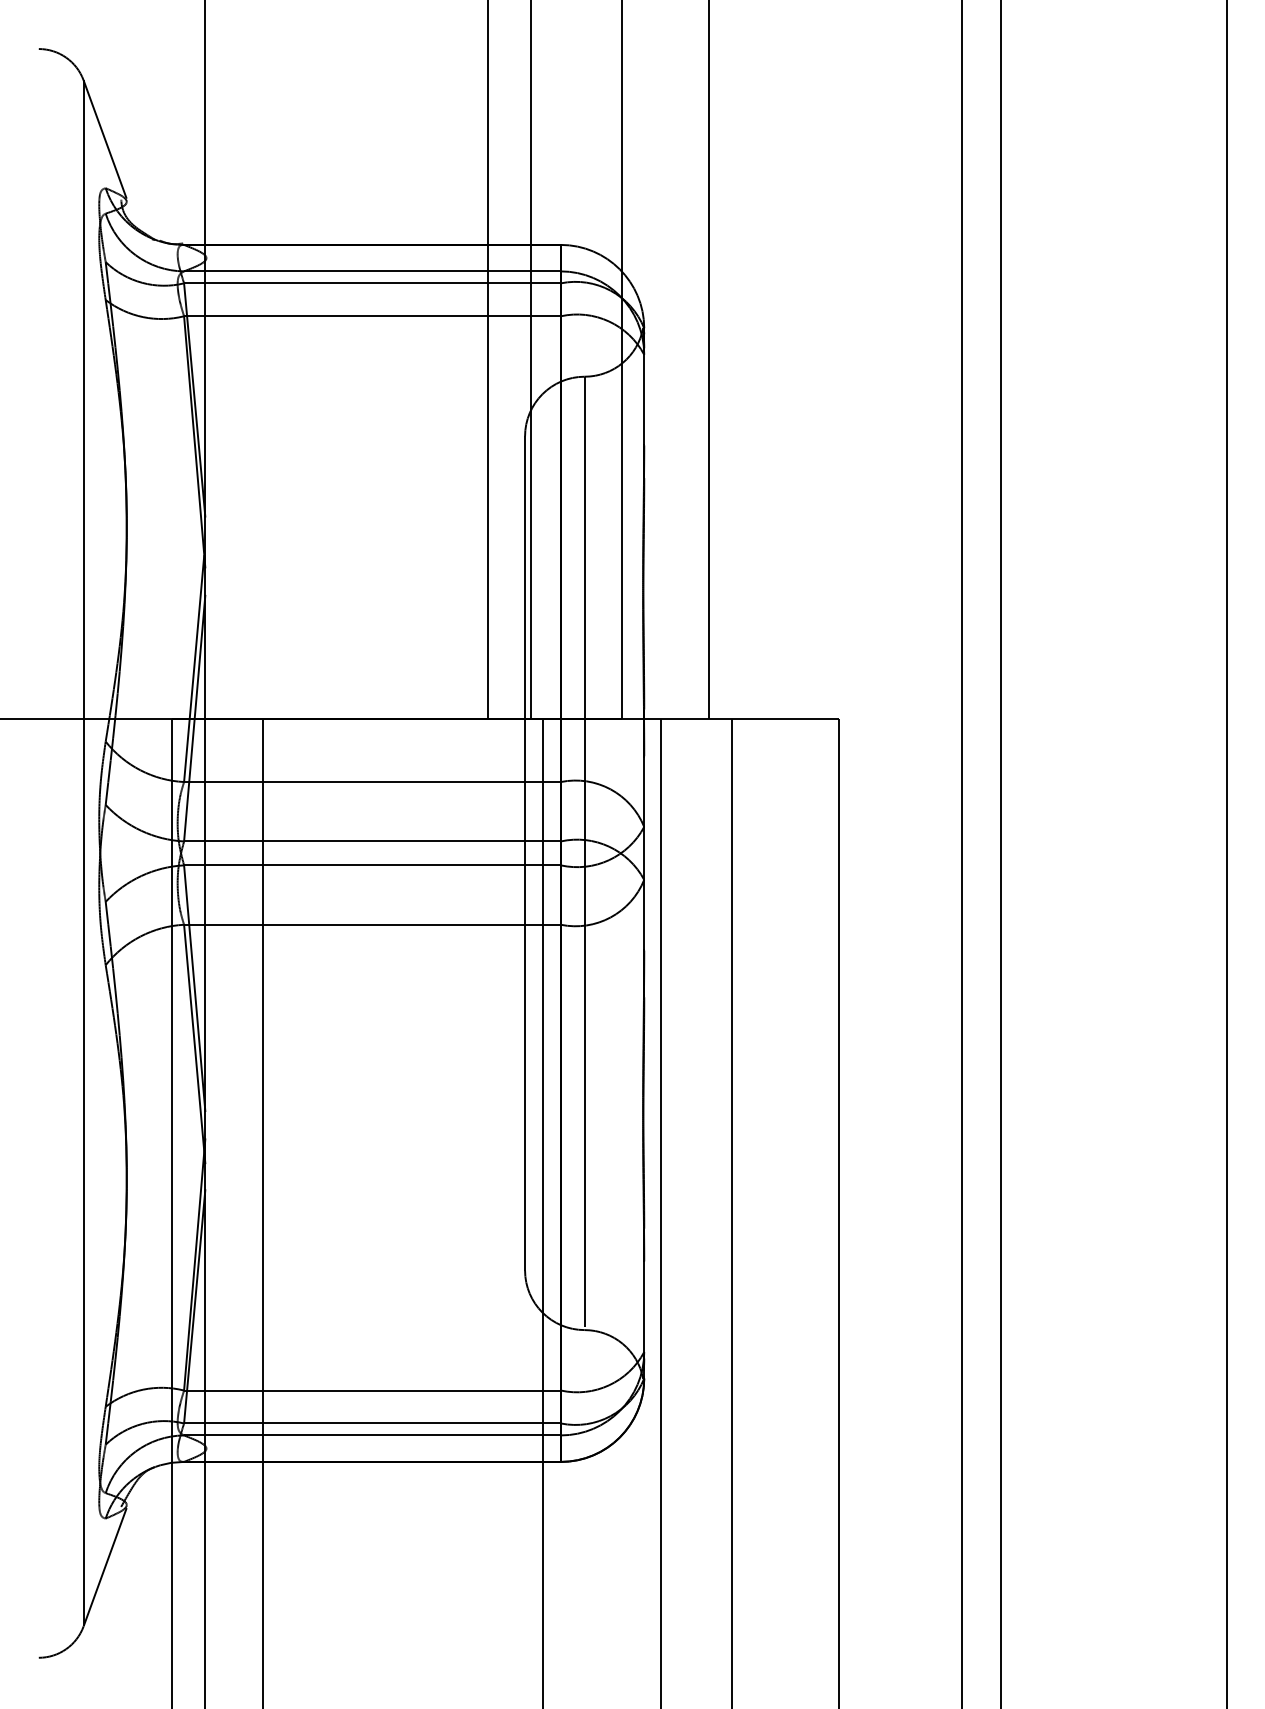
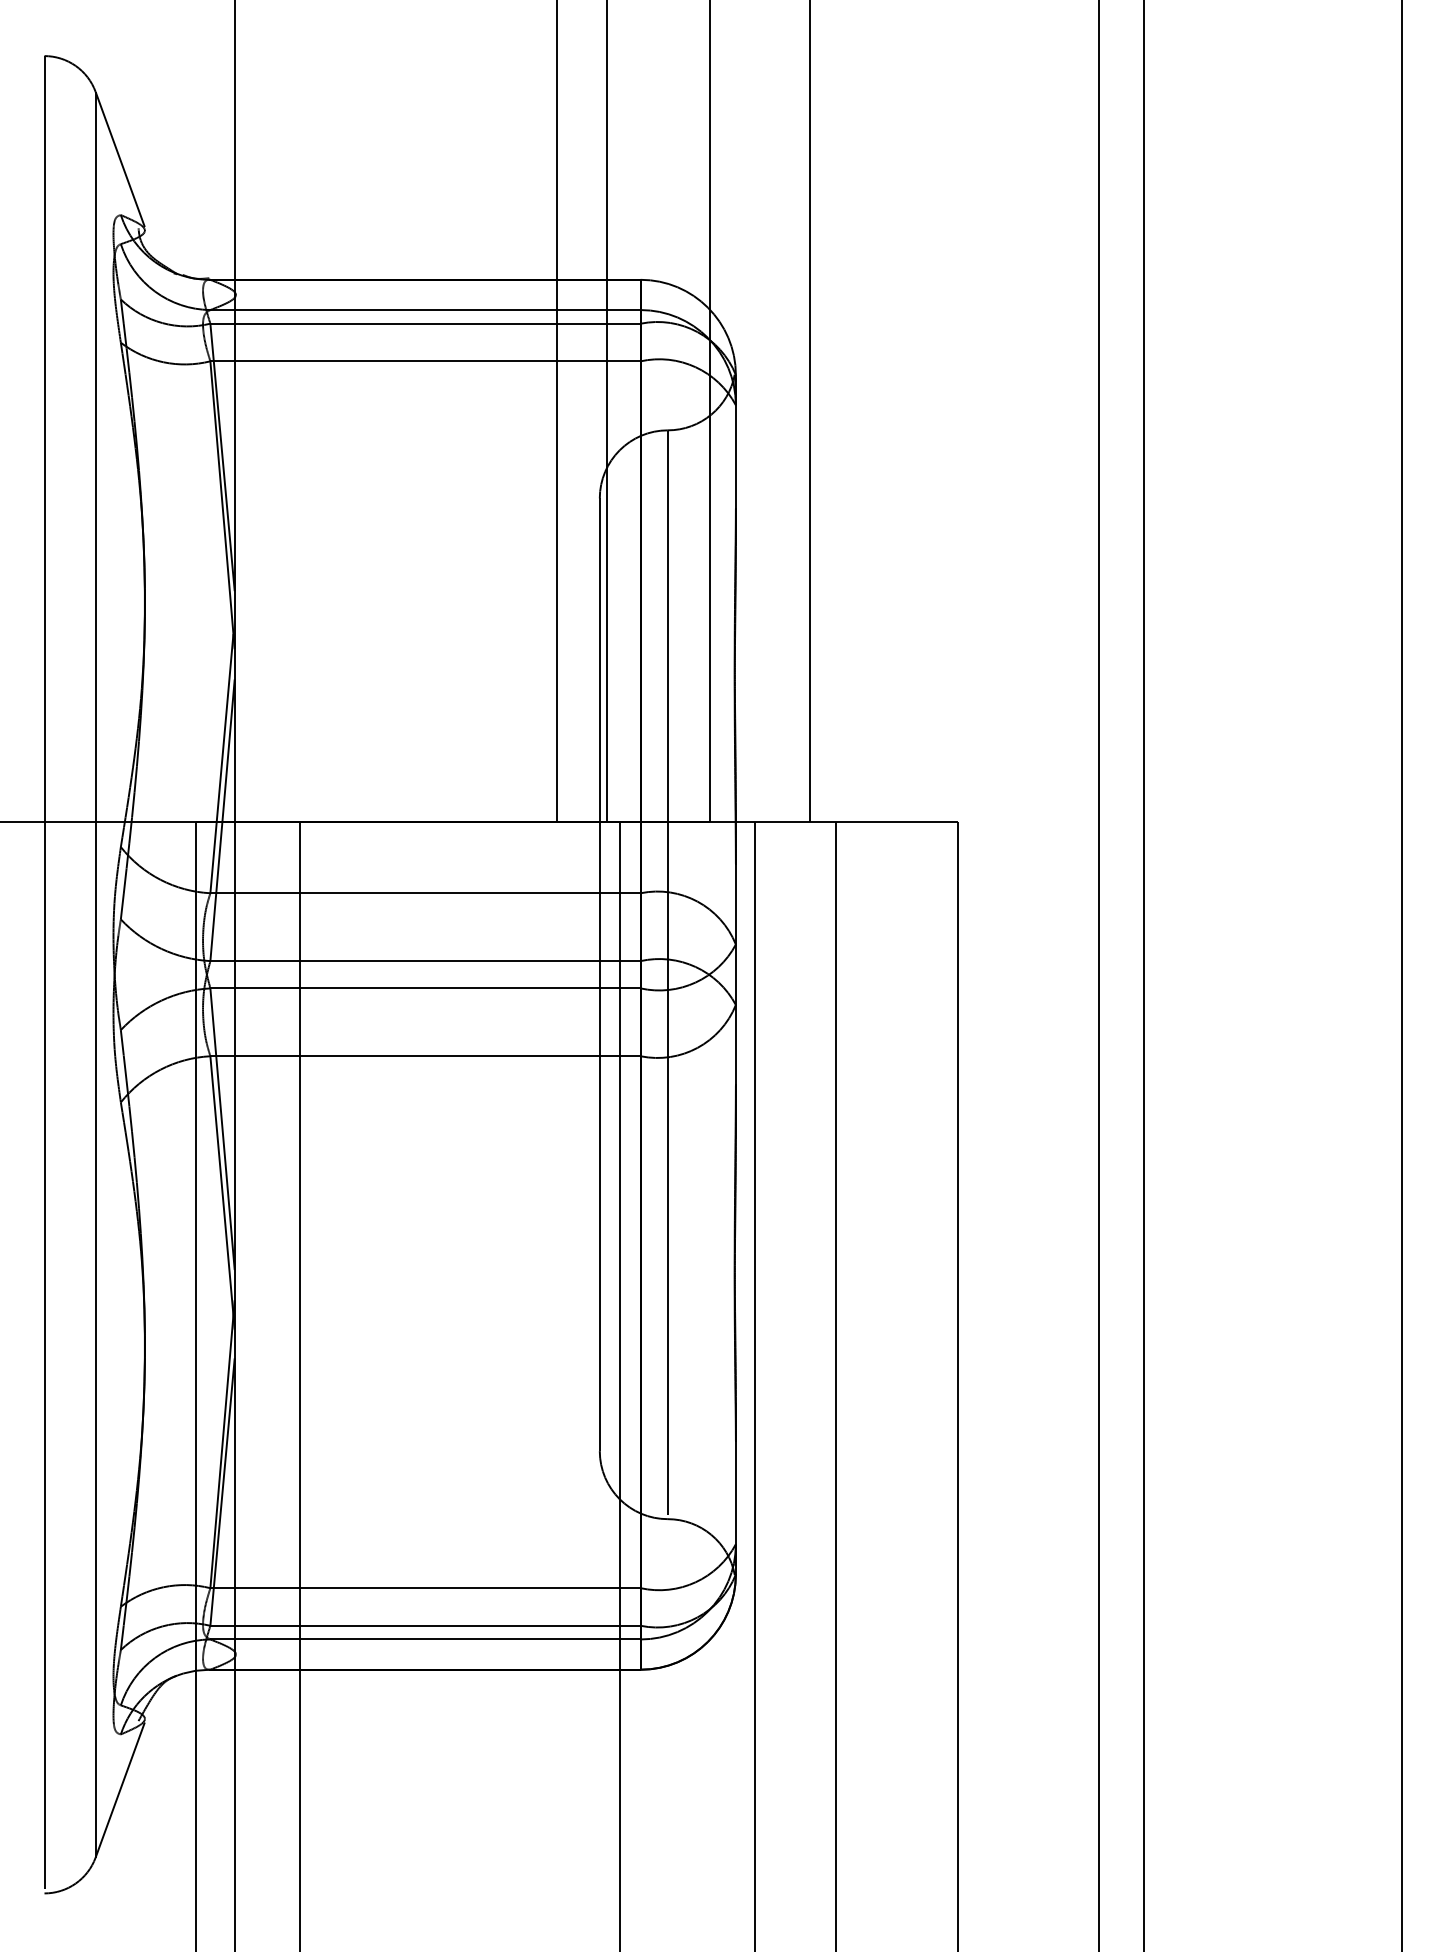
line: (38, 851) -> (44, 972), added

